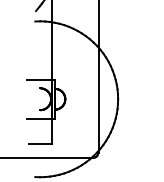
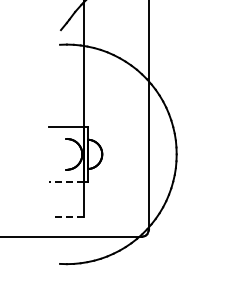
line: (39, 118) -> (66, 181), solid -> dashed
line: (40, 144) -> (67, 217), solid -> dashed

